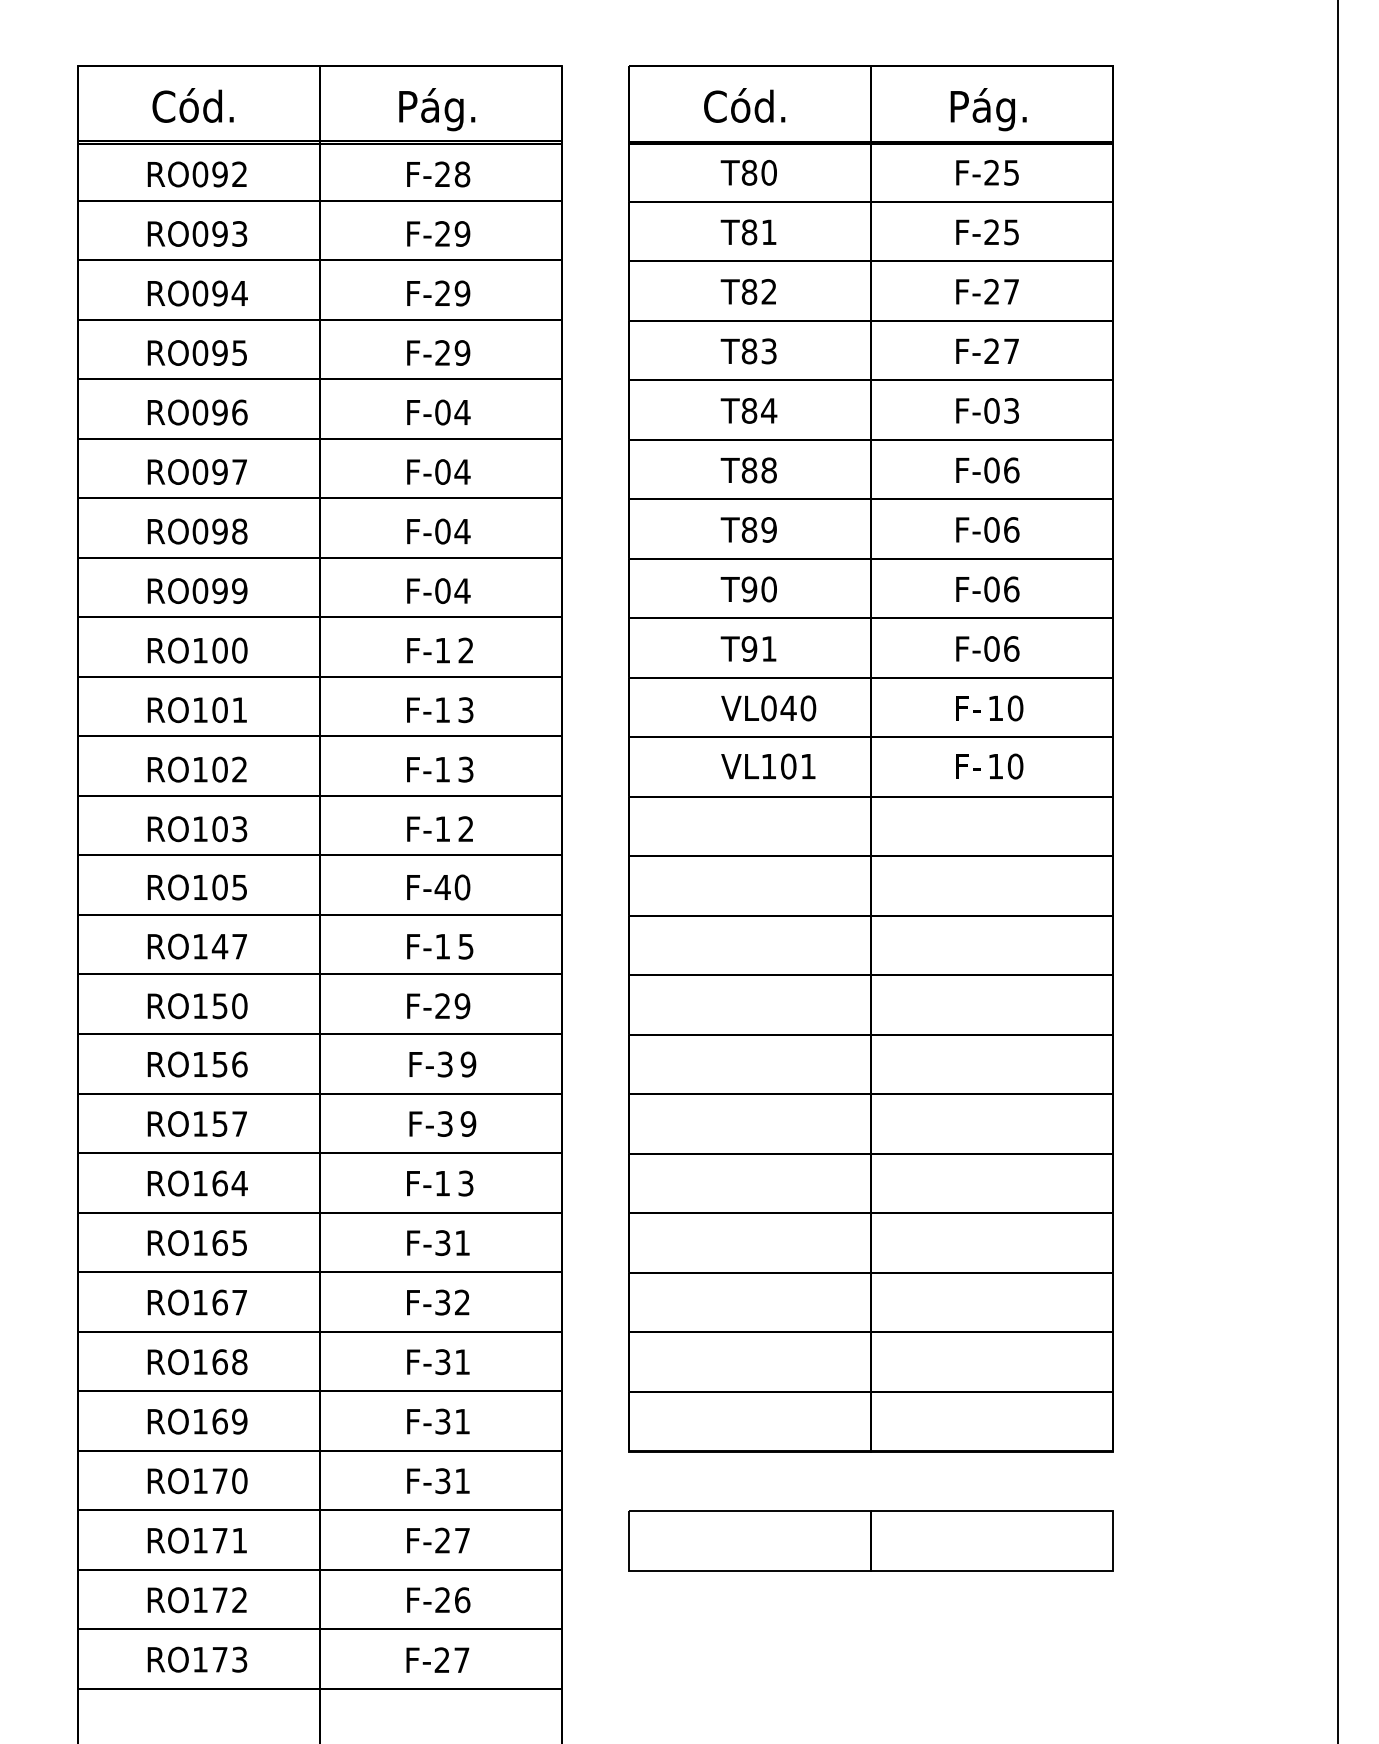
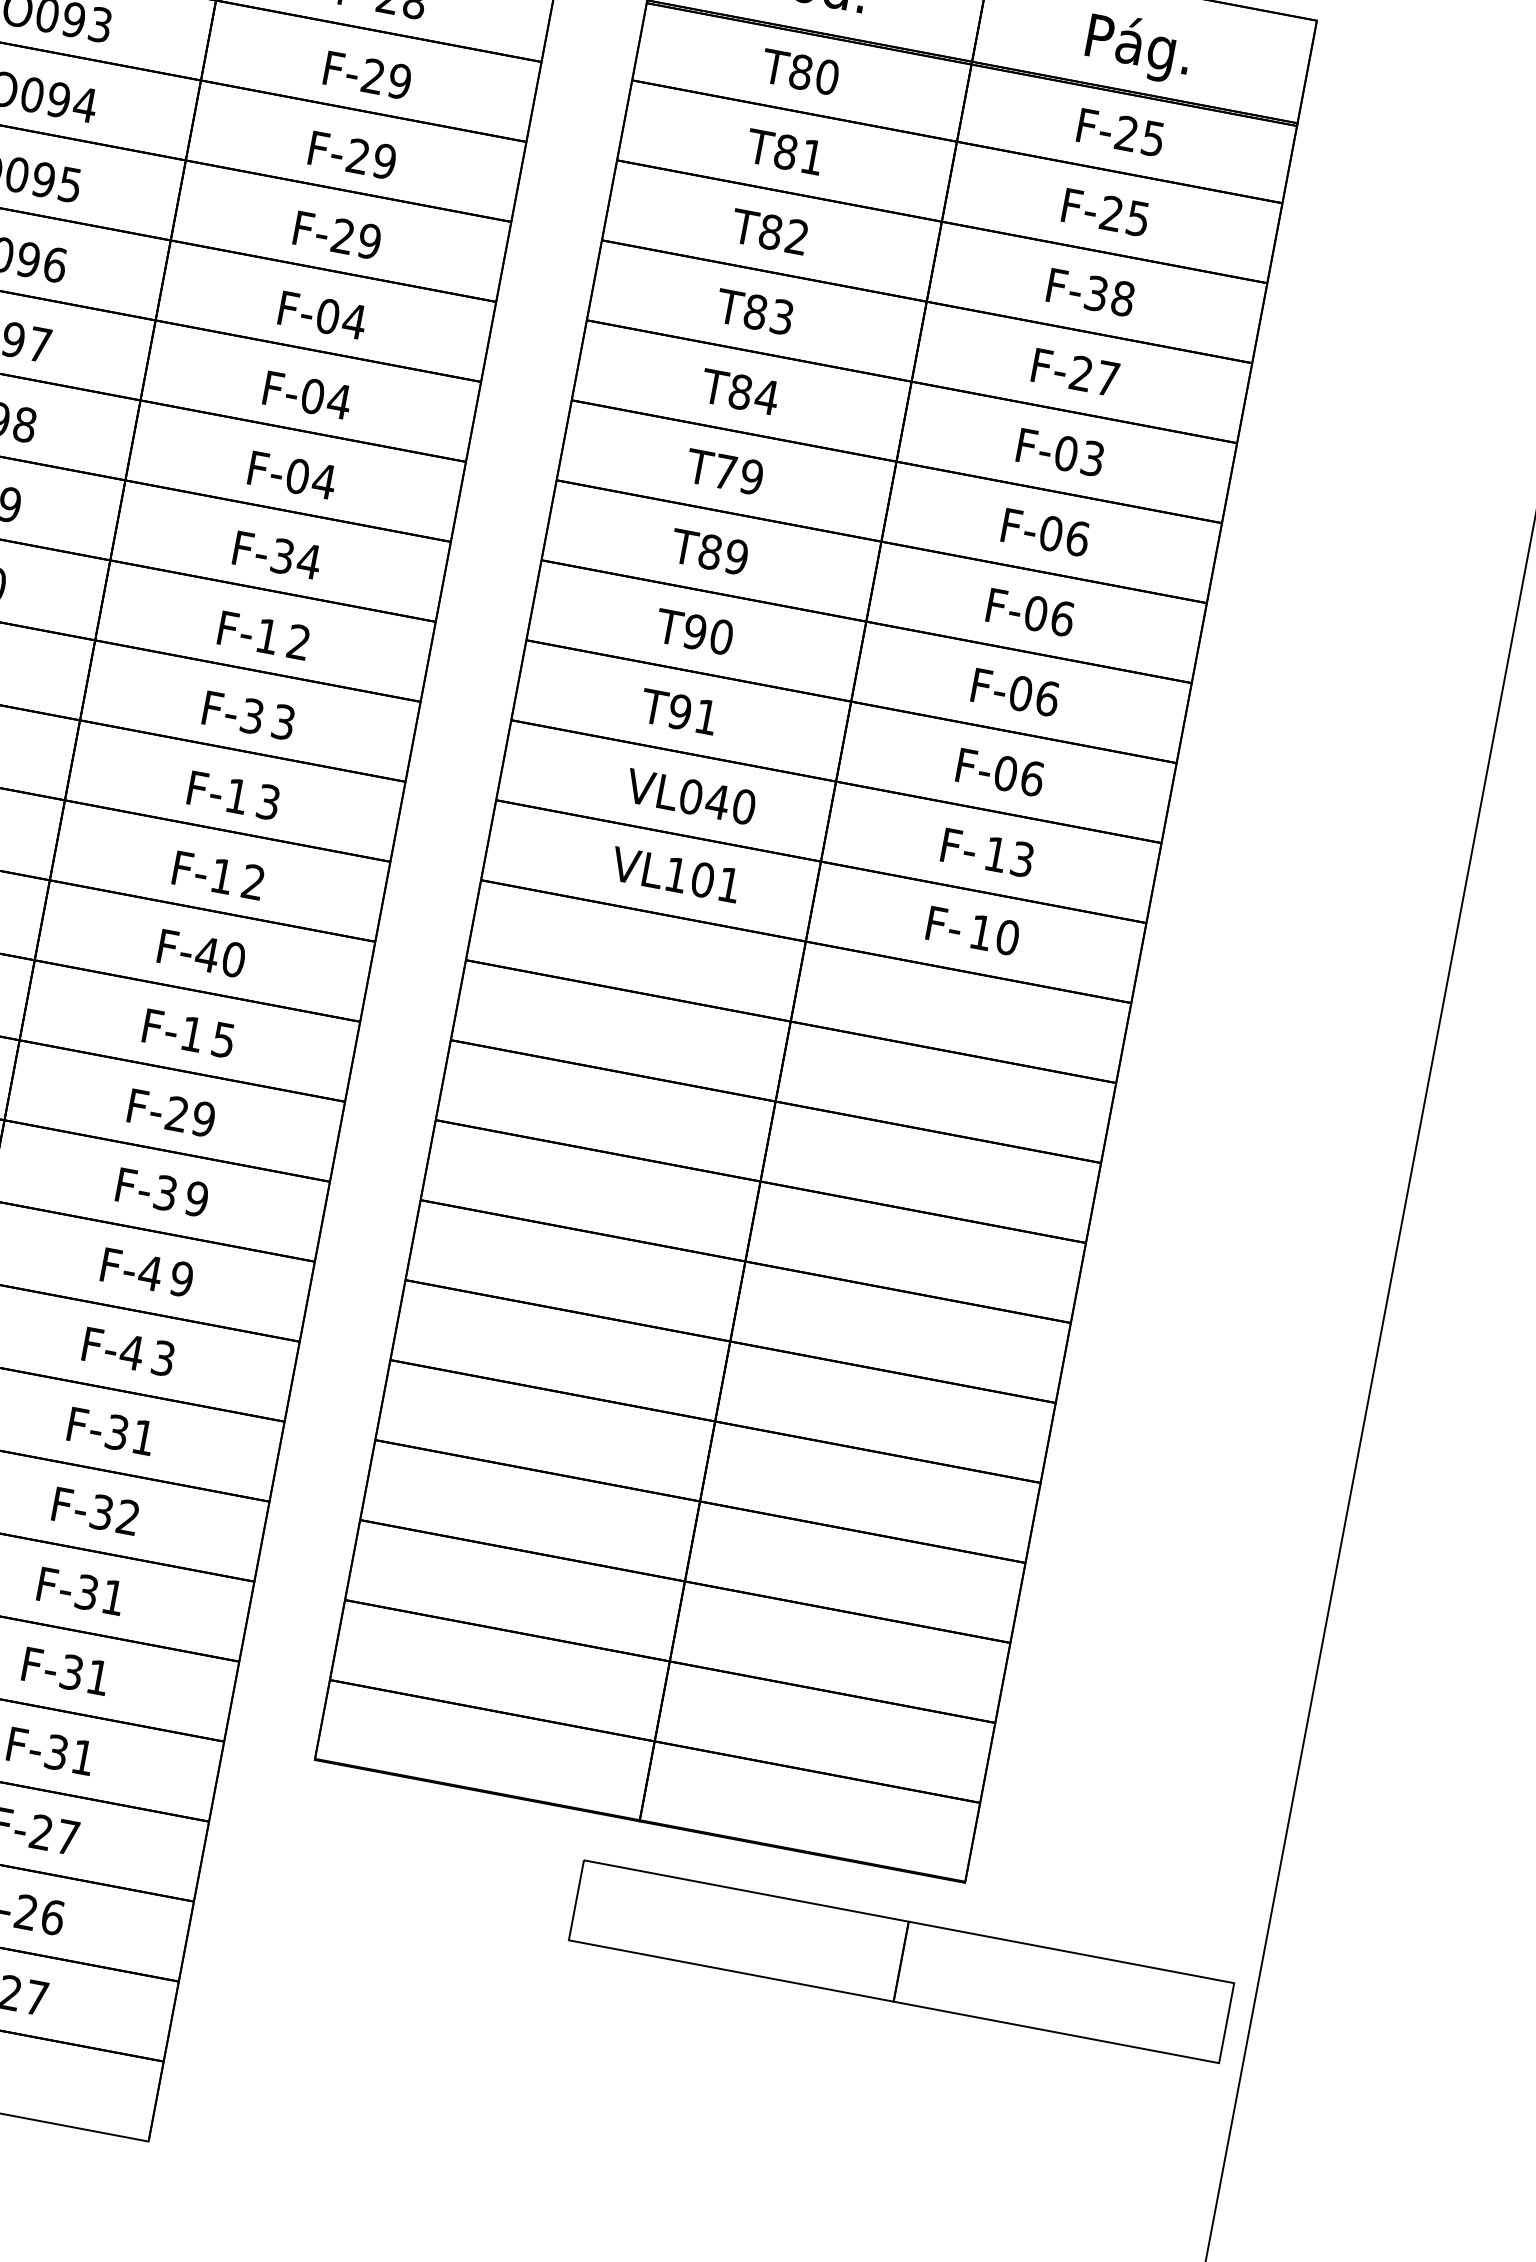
text: (1001, 291) -> (1109, 295), F-27 -> F-38
text: (758, 470) -> (737, 474), T88 -> T79
text: (442, 591) -> (282, 556), F-04 -> F-34
text: (1015, 708) -> (1022, 859), 10 -> 13
text: (442, 710) -> (251, 716), F-1 -> F-3
text: (445, 1123) -> (151, 1272), F-3 -> F-4
text: (442, 1183) -> (131, 1352), F-1 -> F-4
part: (870, 1540) -> (900, 1961), moved

